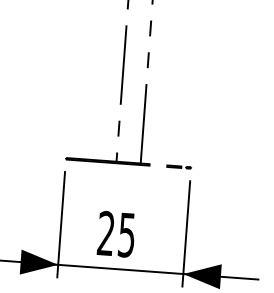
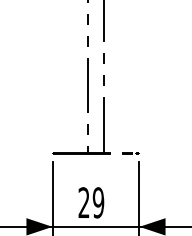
text: (126, 234) -> (98, 202), 25 -> 29

